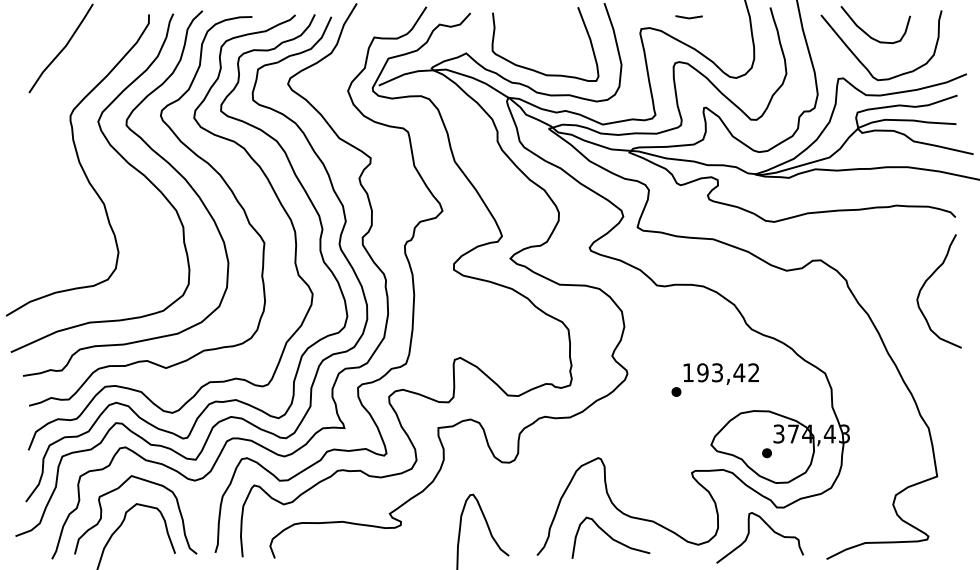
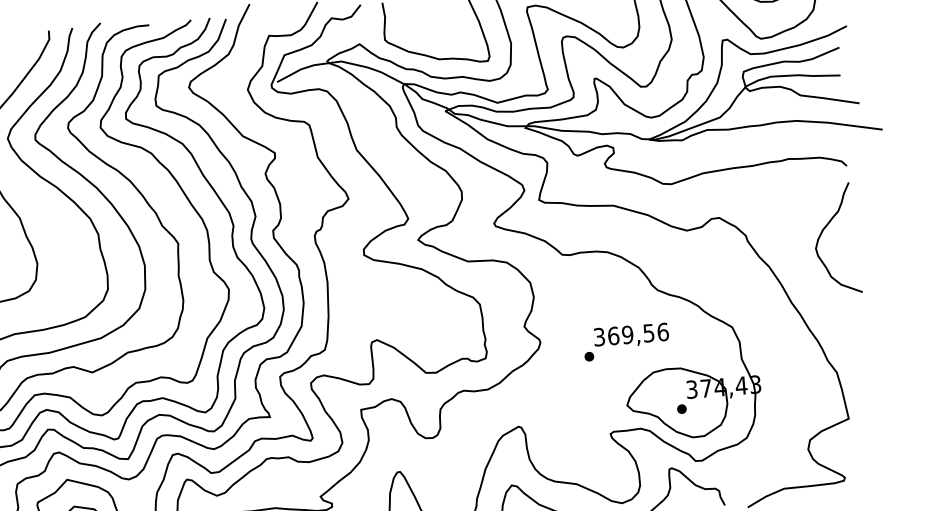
text: (720, 372) -> (630, 334), 193,42 -> 369,56

